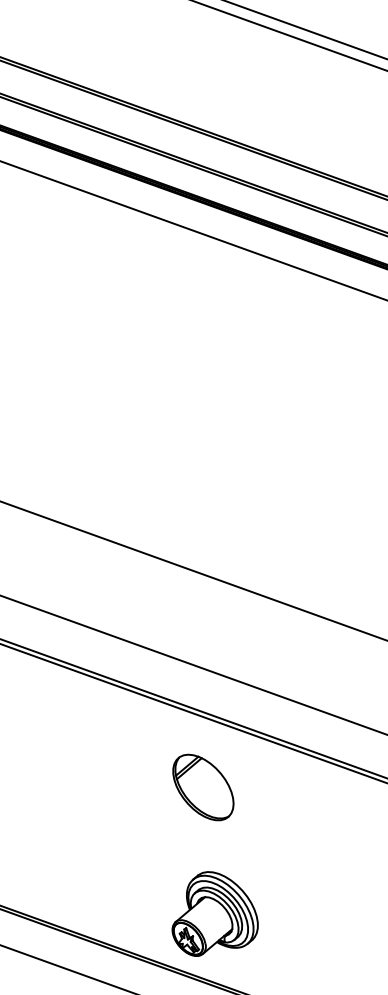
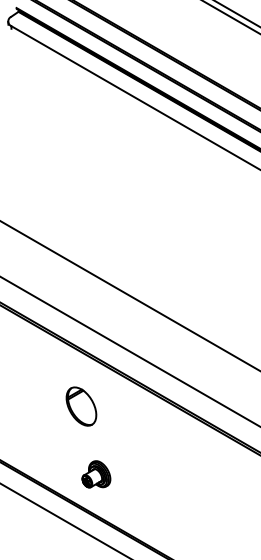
part: (203, 787) -> (81, 406), moved
part: (212, 912) -> (96, 474), size x0.6

